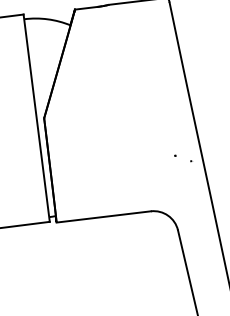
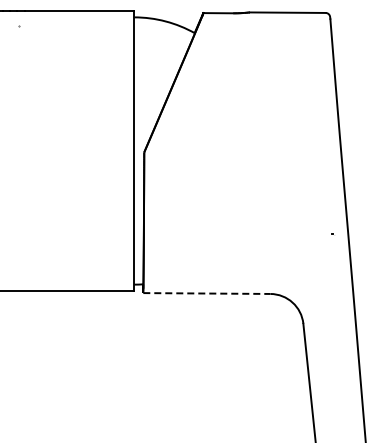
line: (103, 216) -> (206, 293), solid -> dashed

